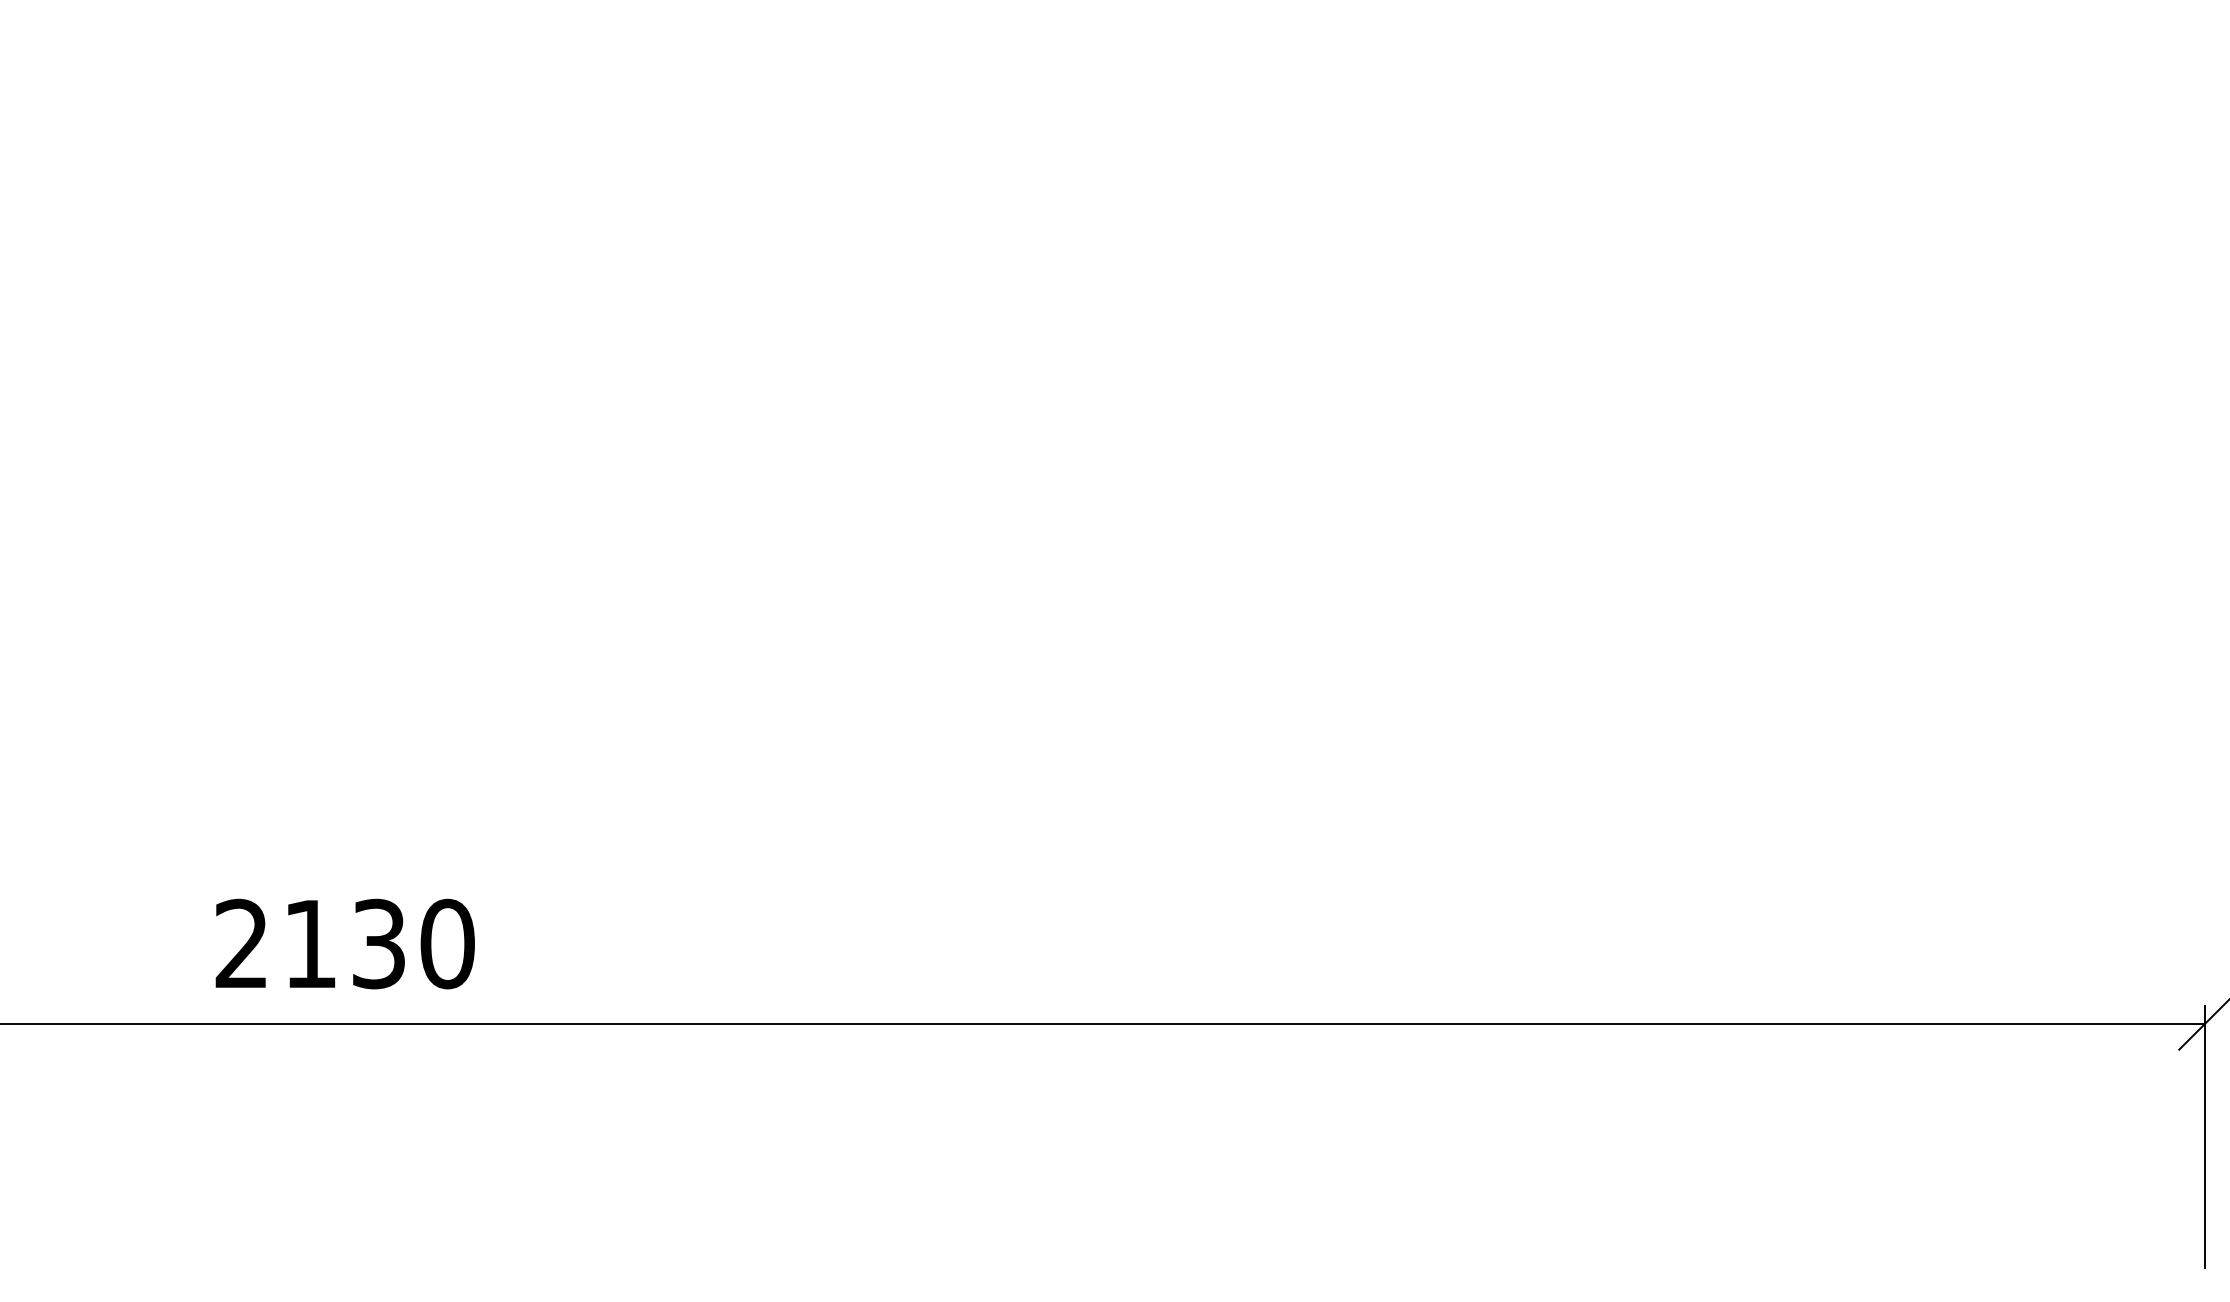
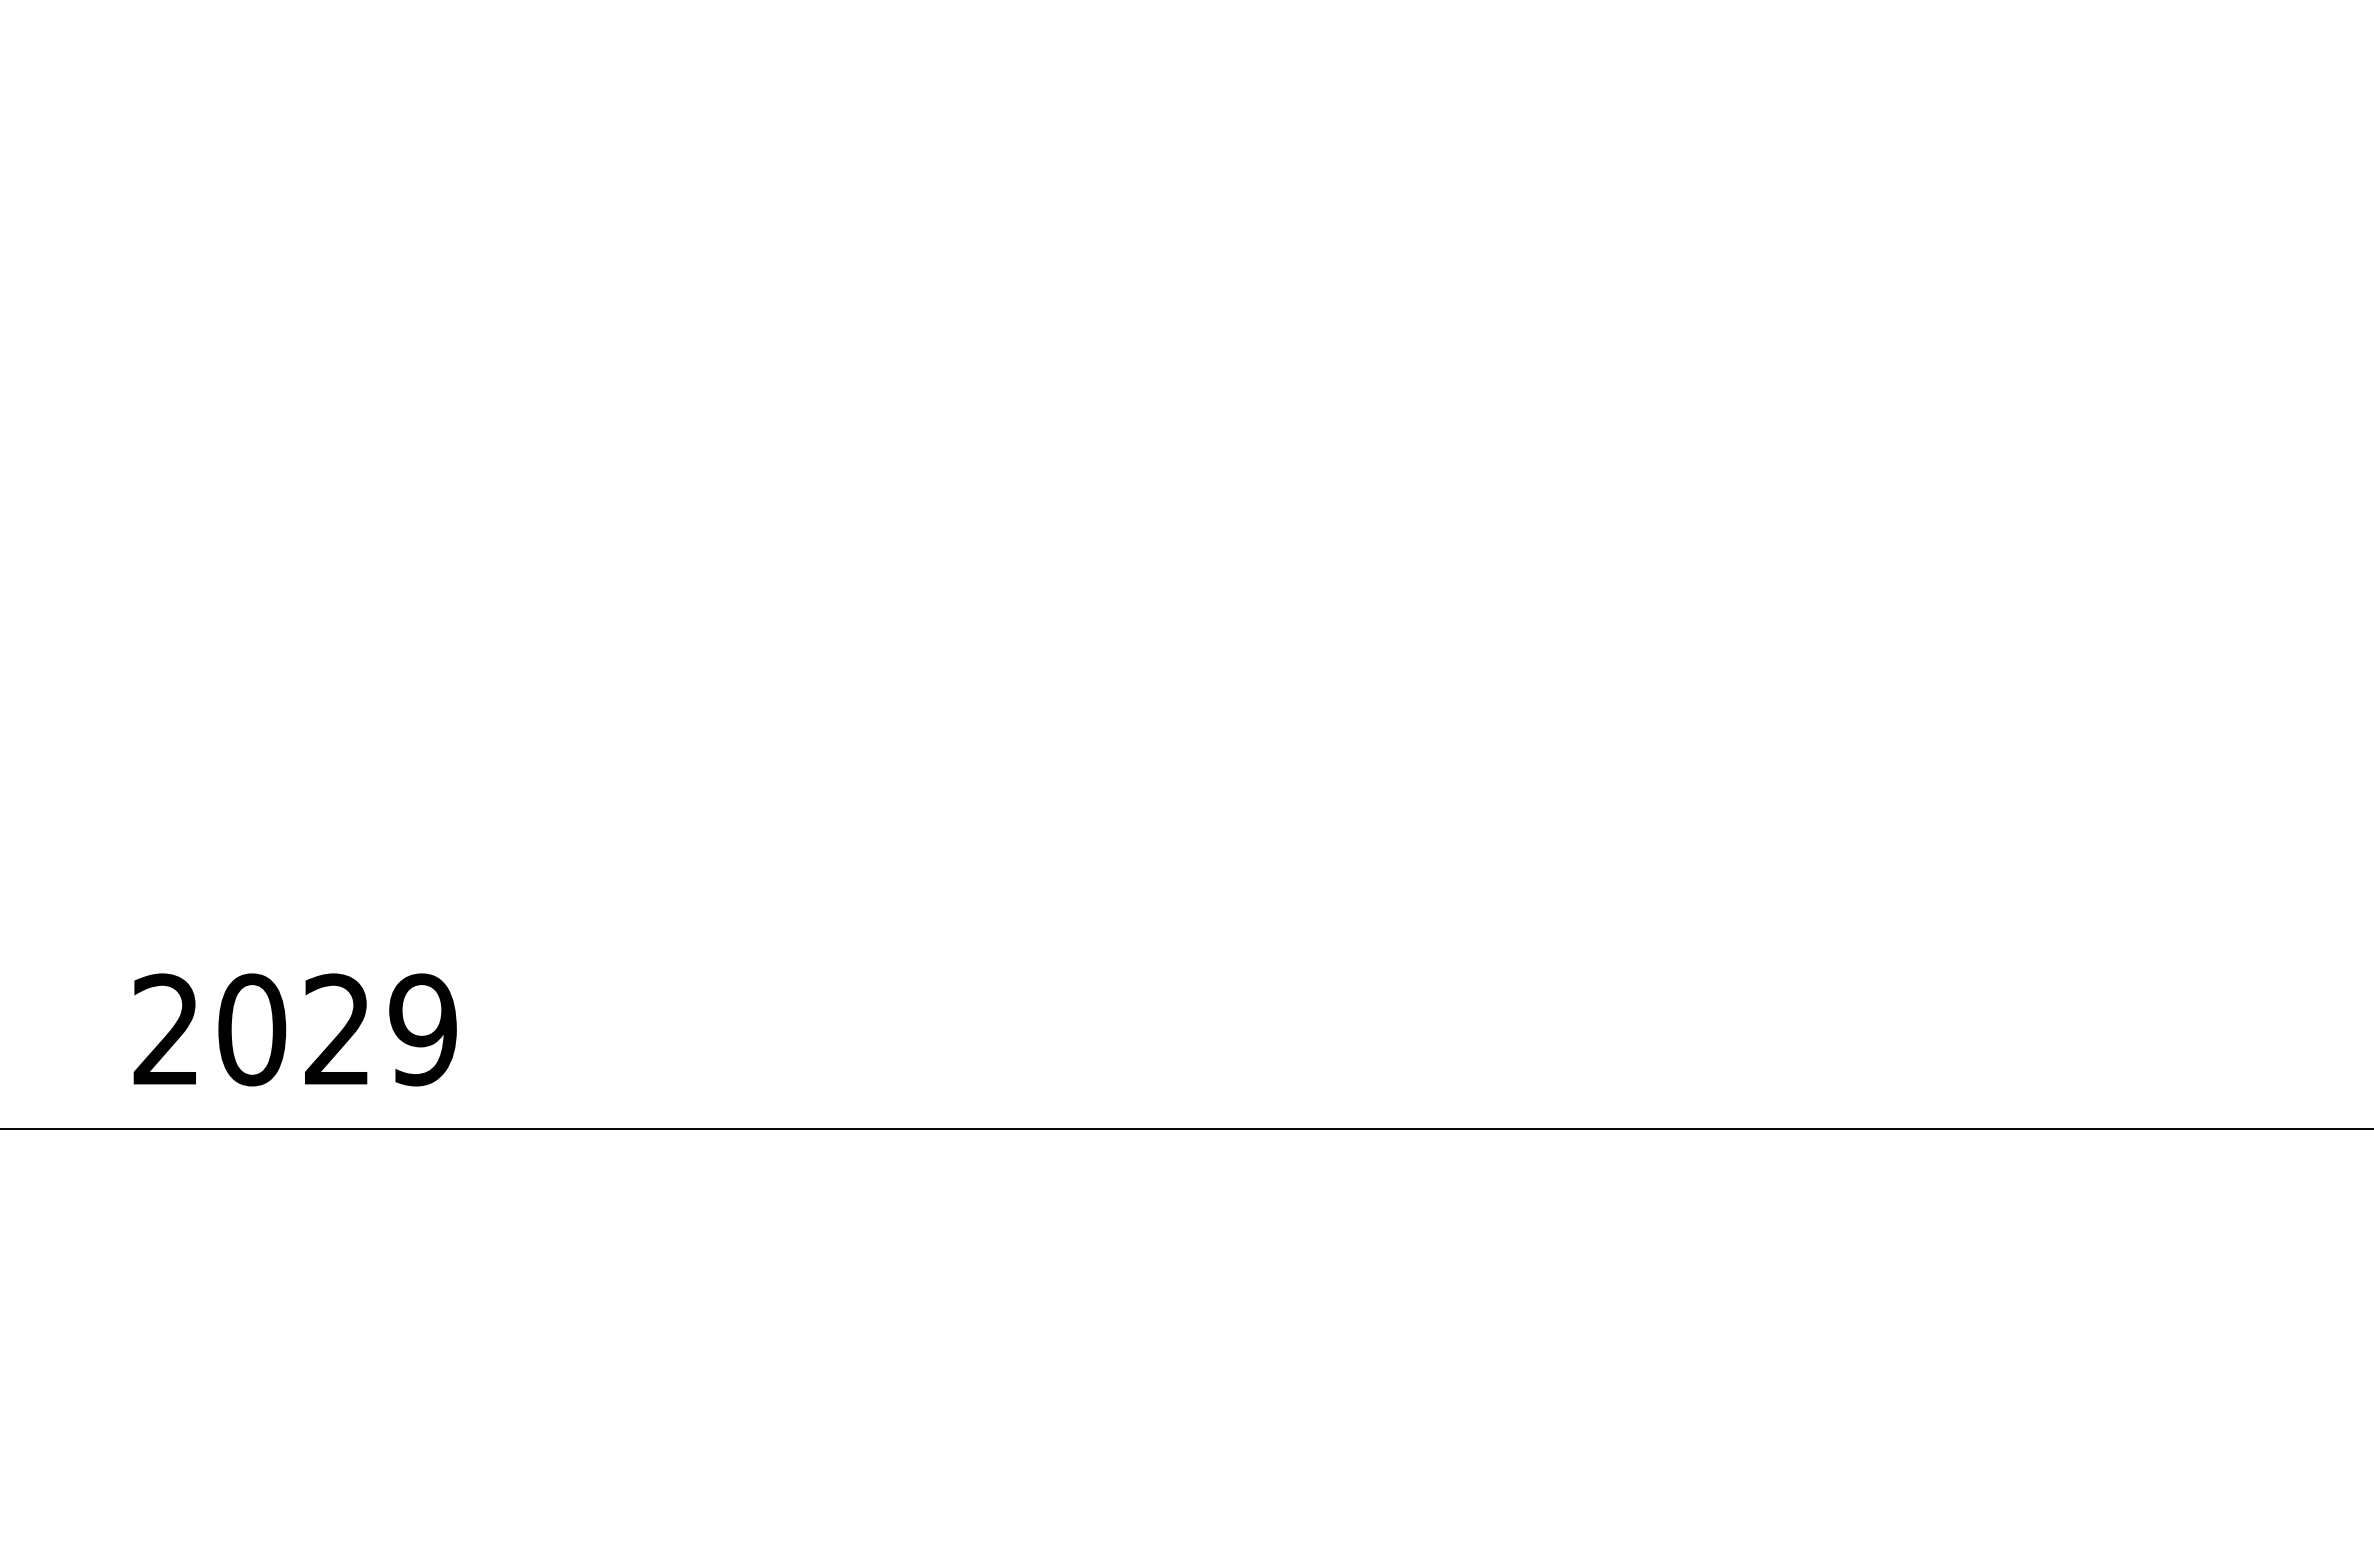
text: (378, 943) -> (336, 1029), 2130 -> 2029

